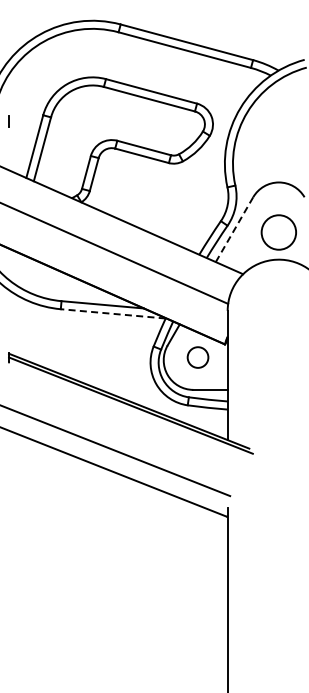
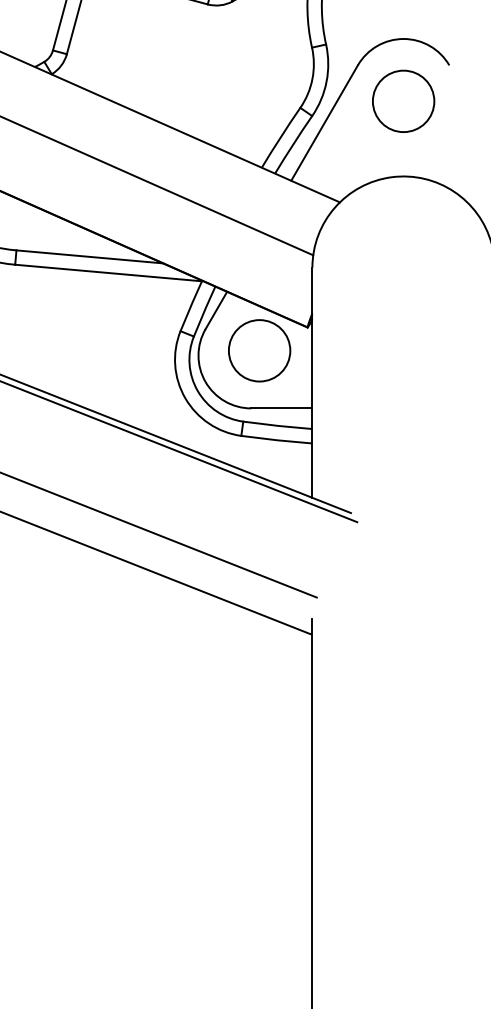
line: (234, 230) -> (324, 124), dashed -> solid
circle: (278, 232) -> (402, 101), moved
line: (113, 313) -> (109, 272), dashed -> solid
circle: (197, 357) -> (258, 350), size x1.67

